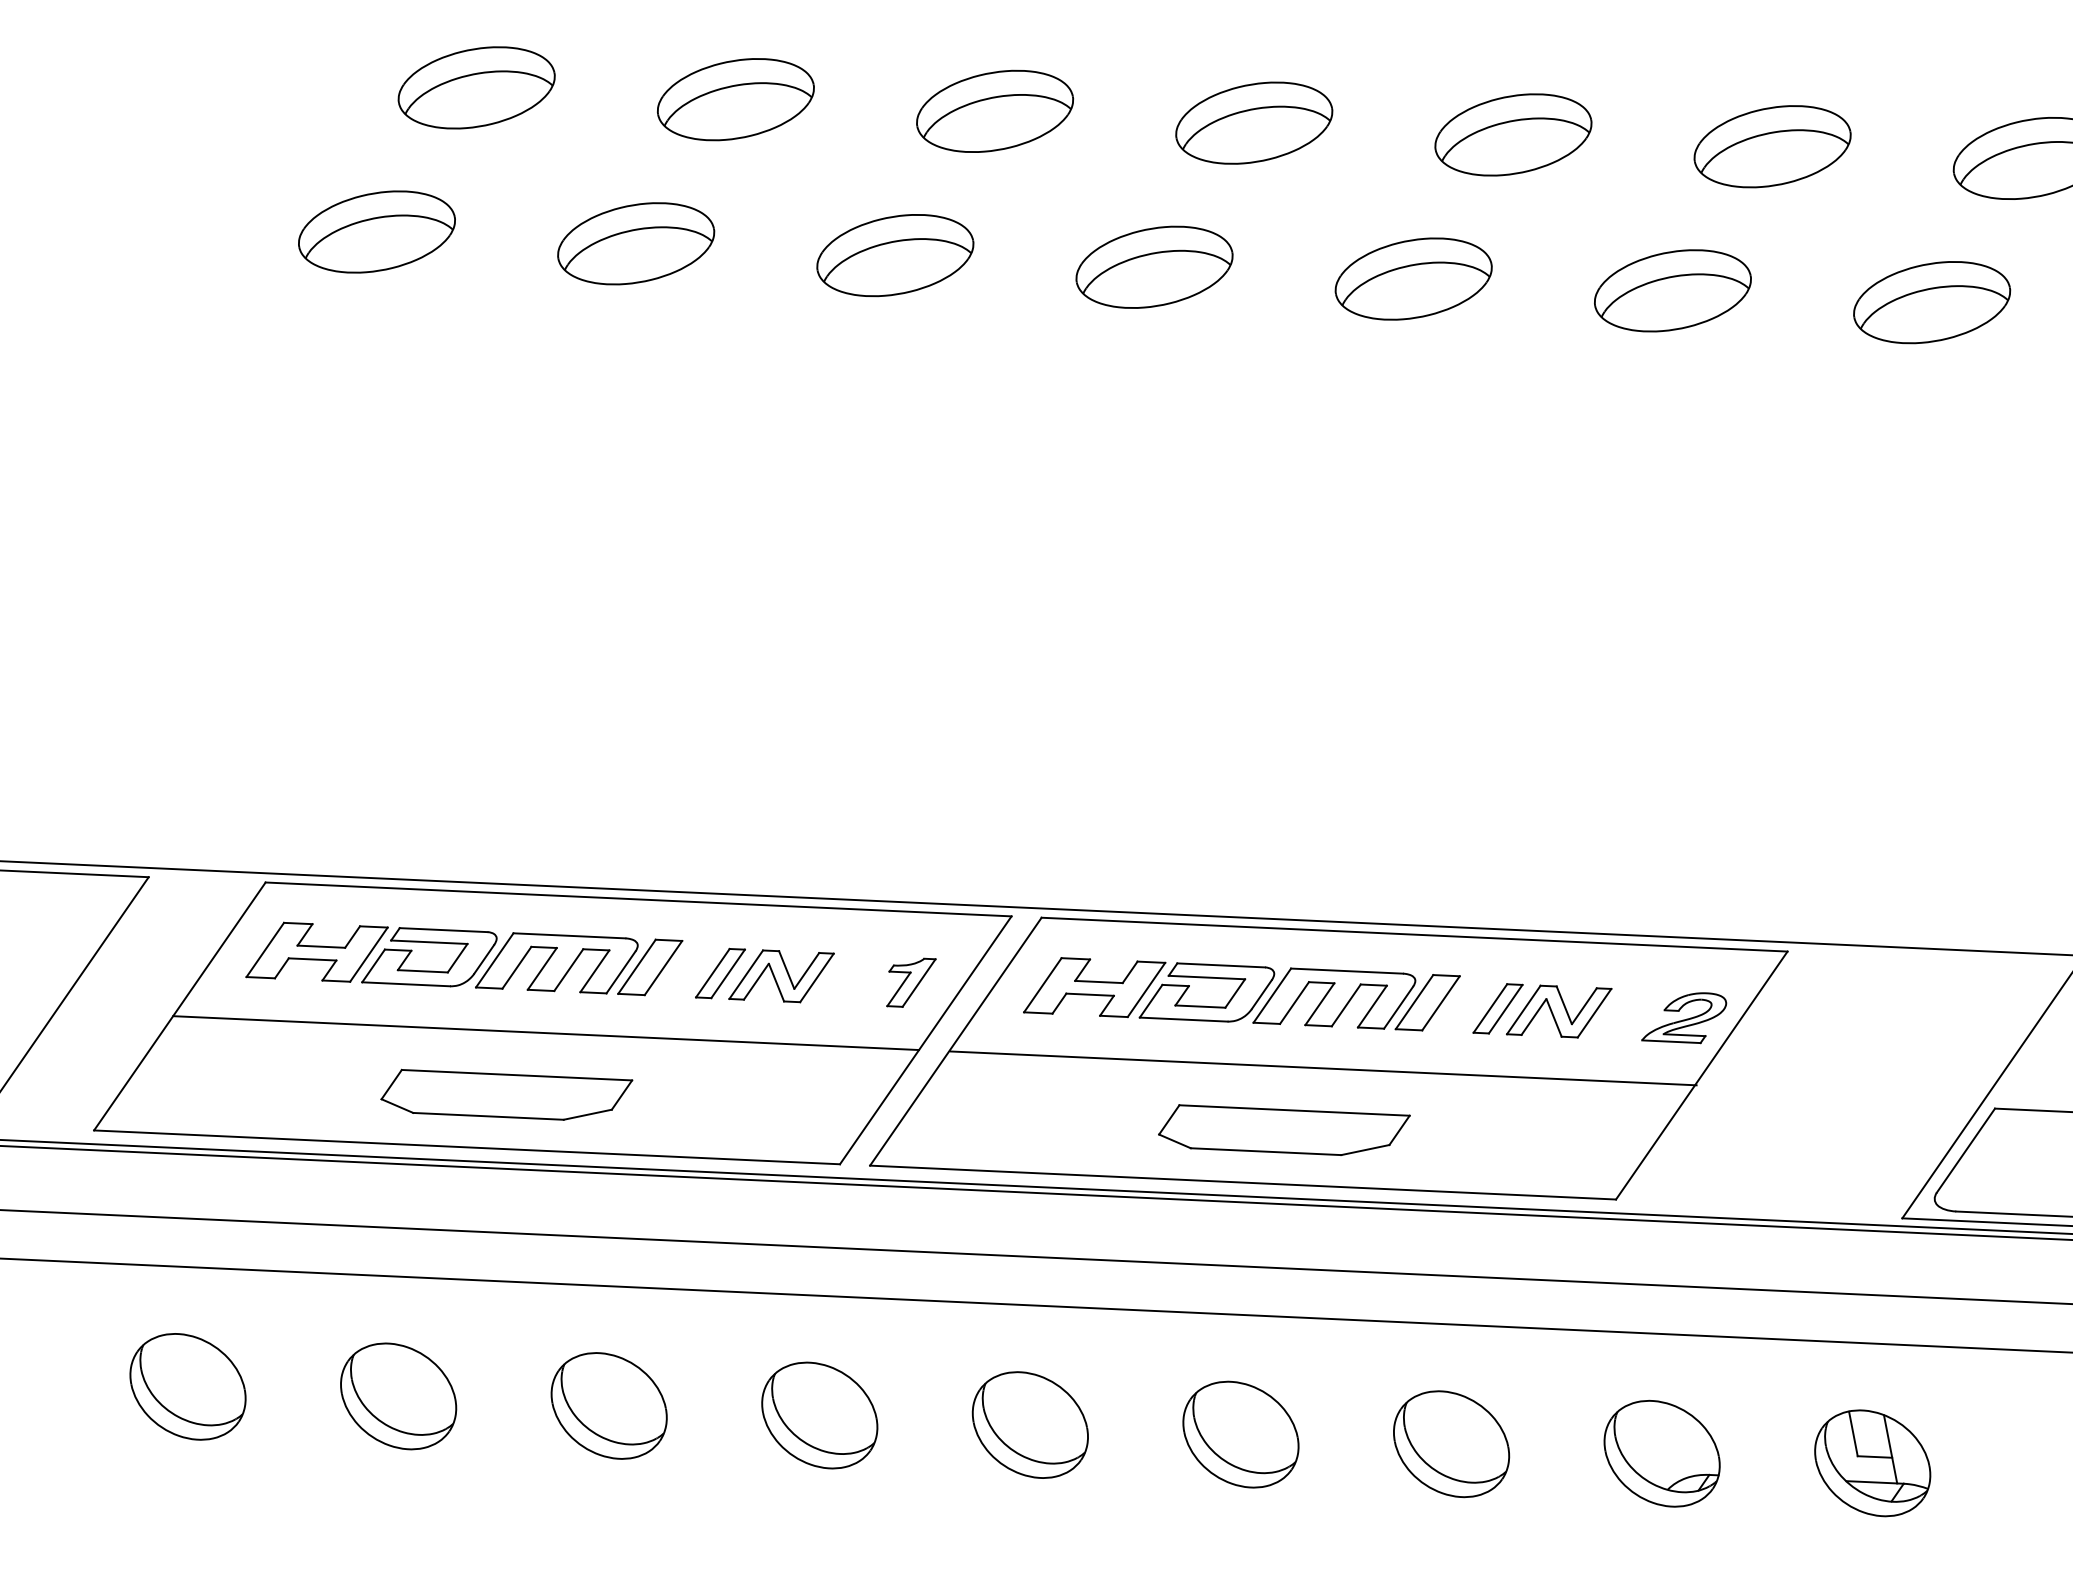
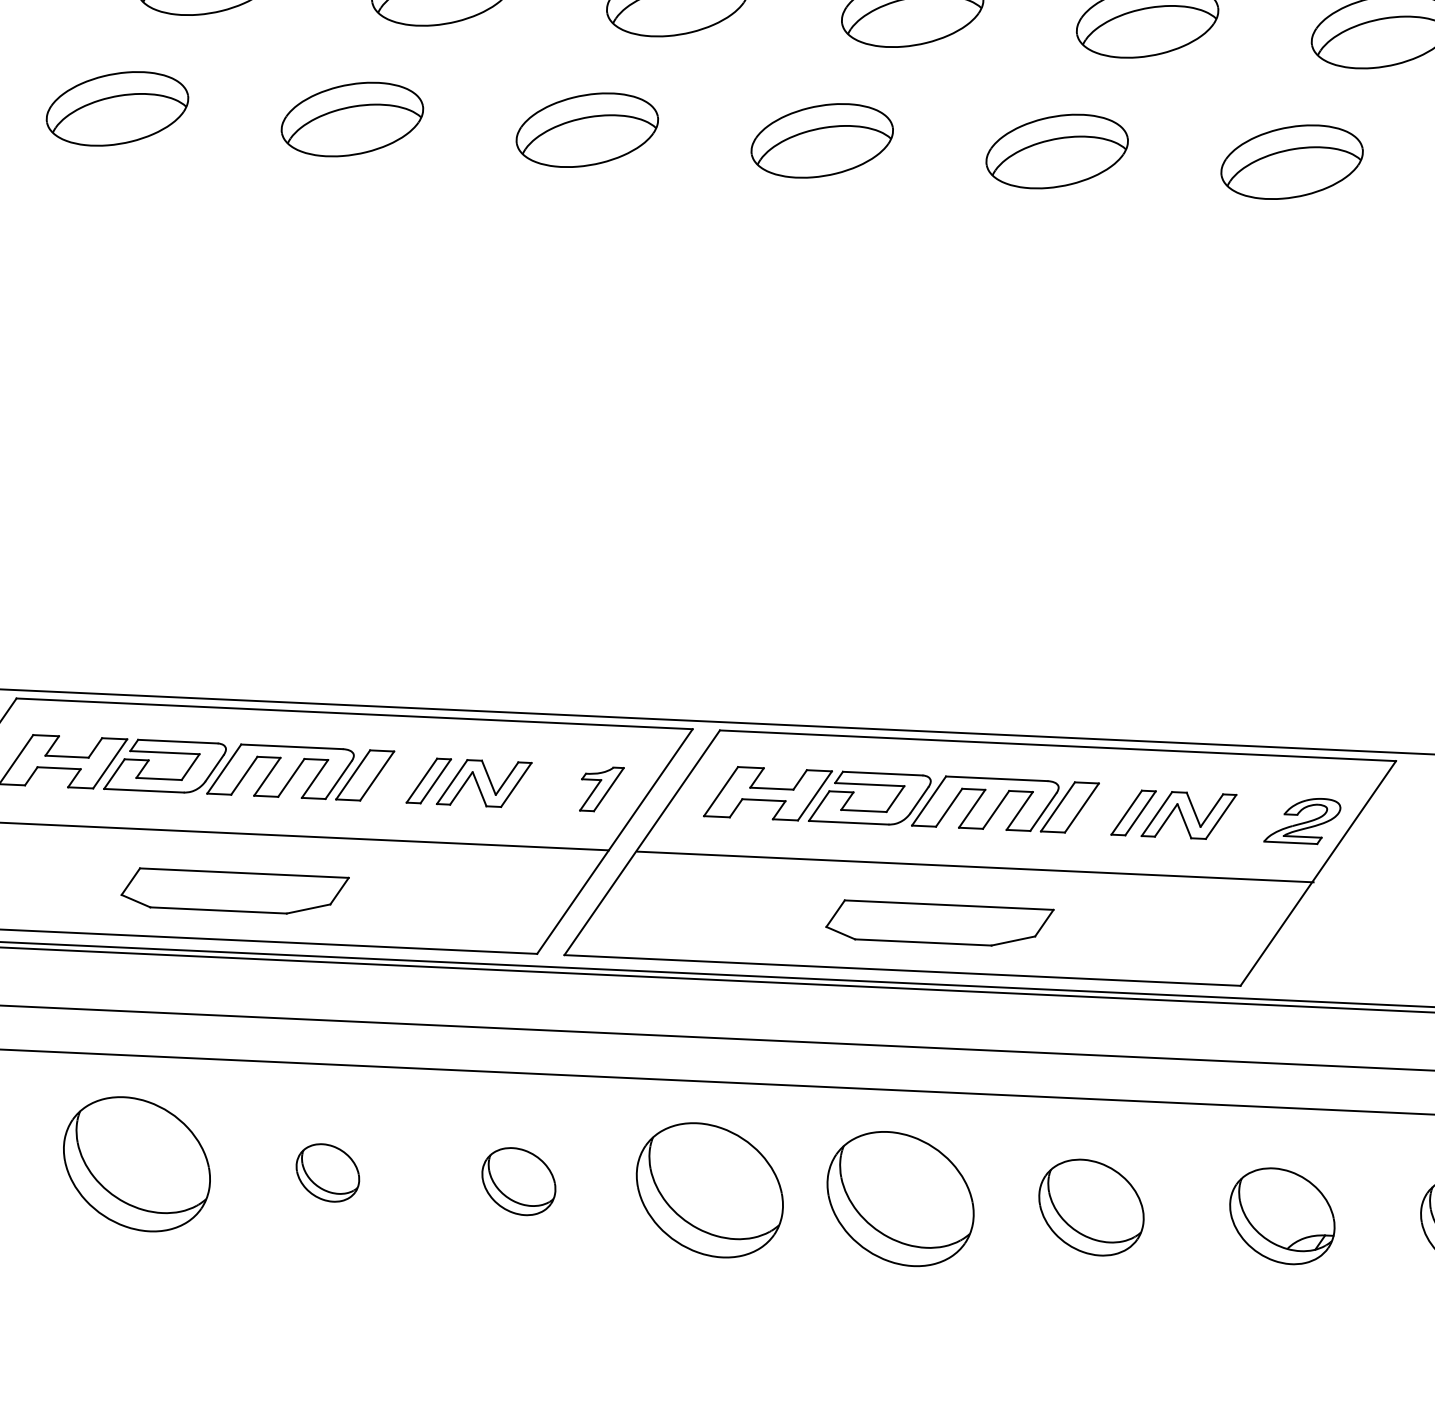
part: (398, 1396) -> (137, 1164), size x1.4
part: (608, 1405) -> (327, 1172), size x0.6
part: (819, 1415) -> (518, 1181), size x0.7
part: (1029, 1424) -> (708, 1189), size x1.4
part: (1240, 1434) -> (900, 1198), size x1.4

